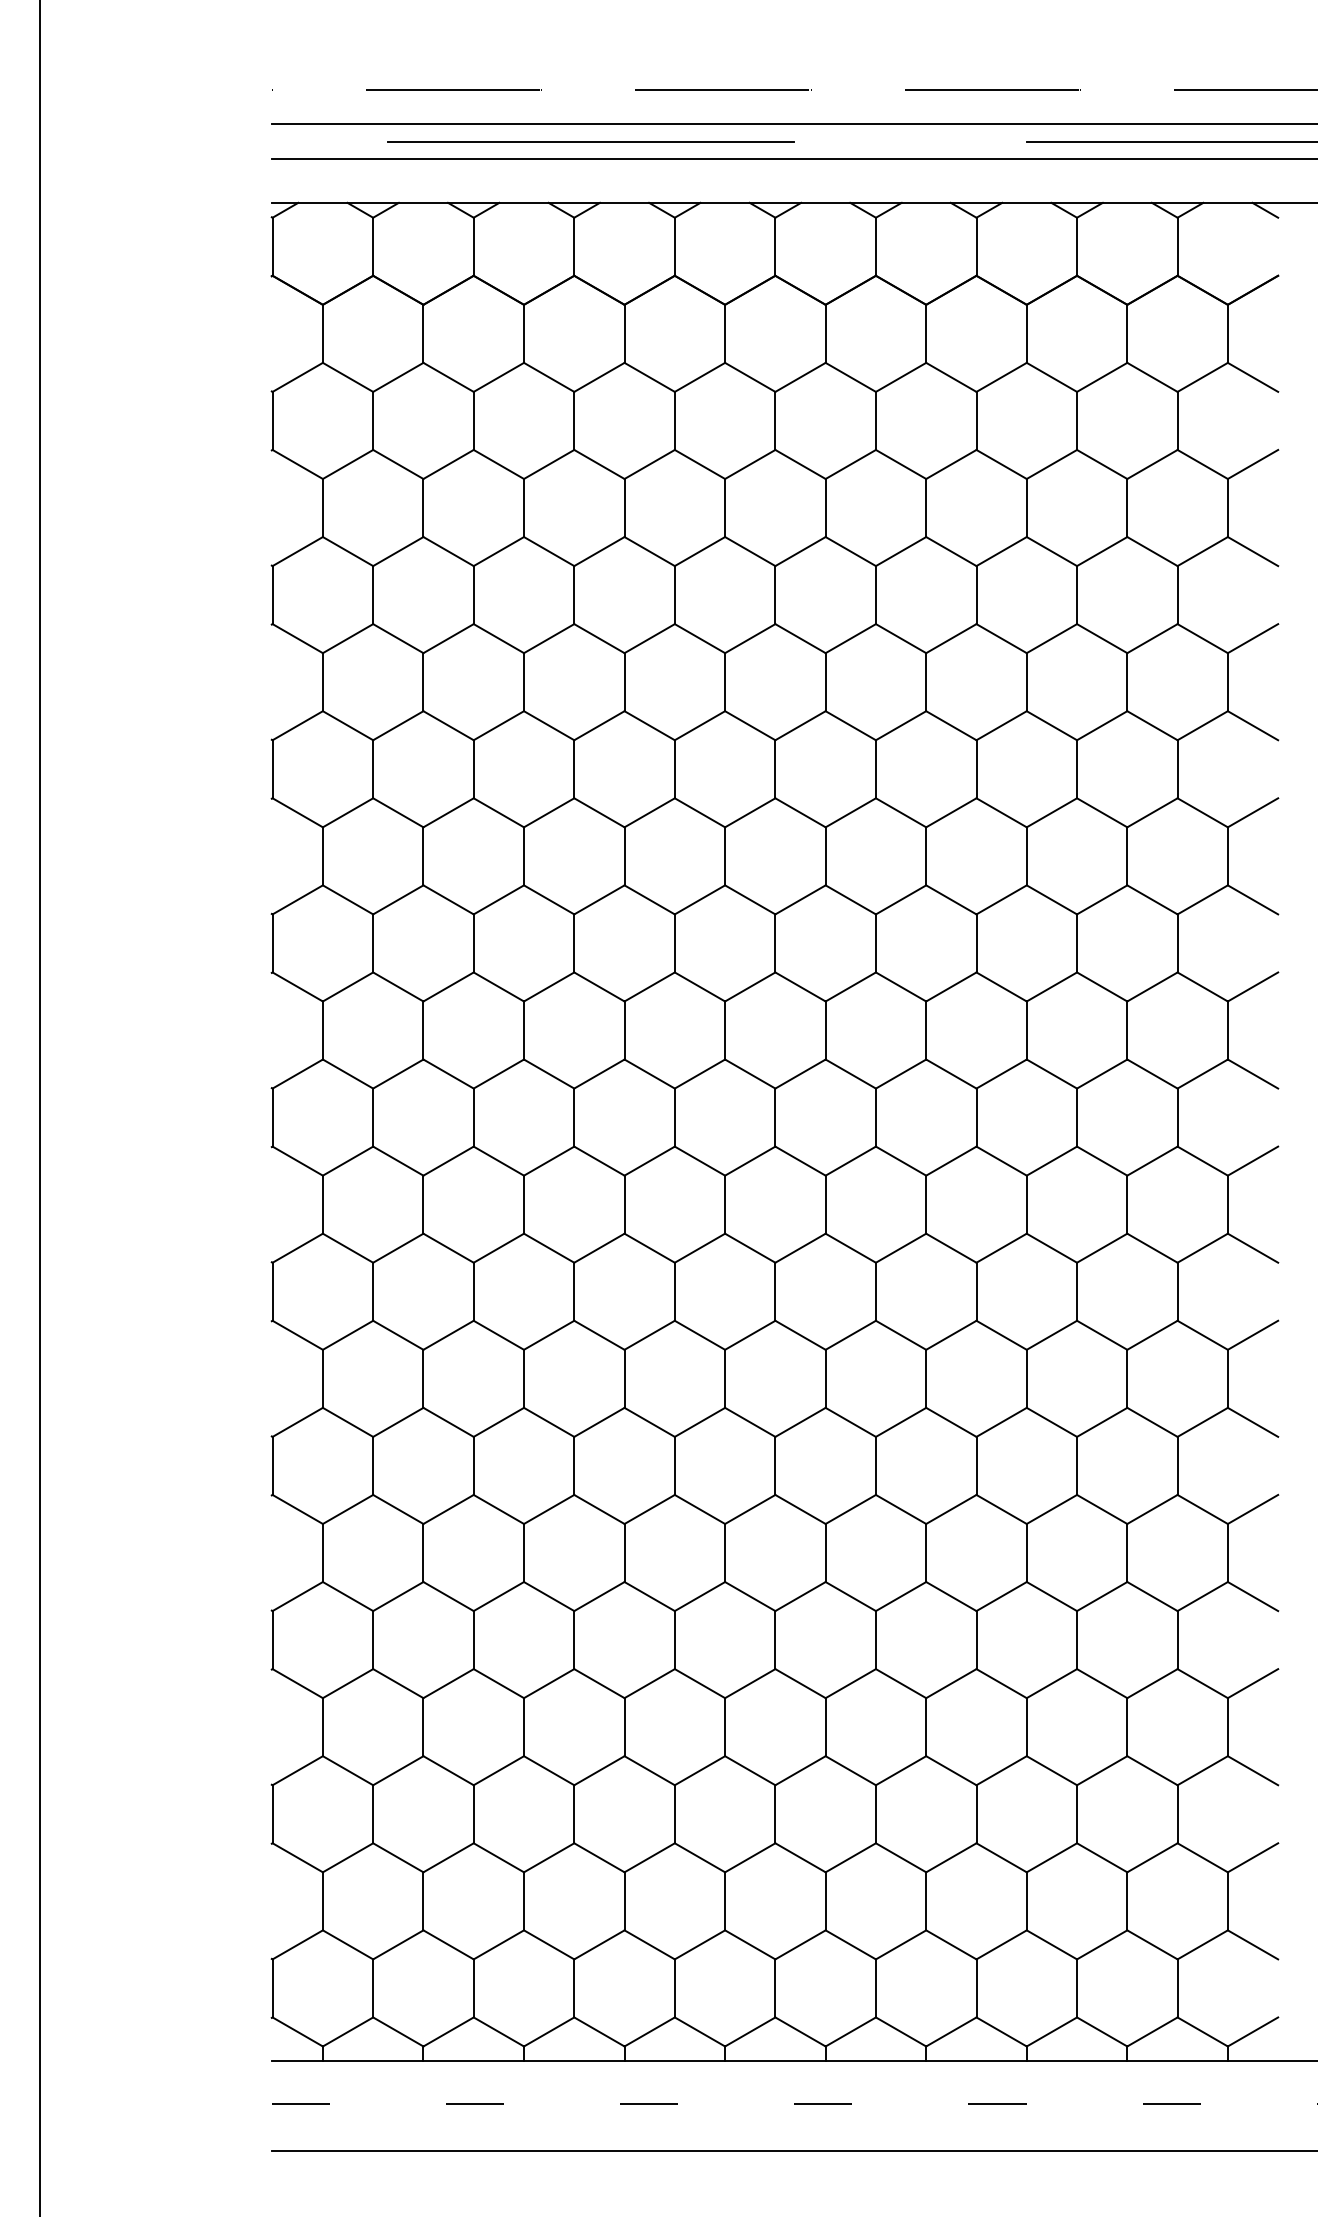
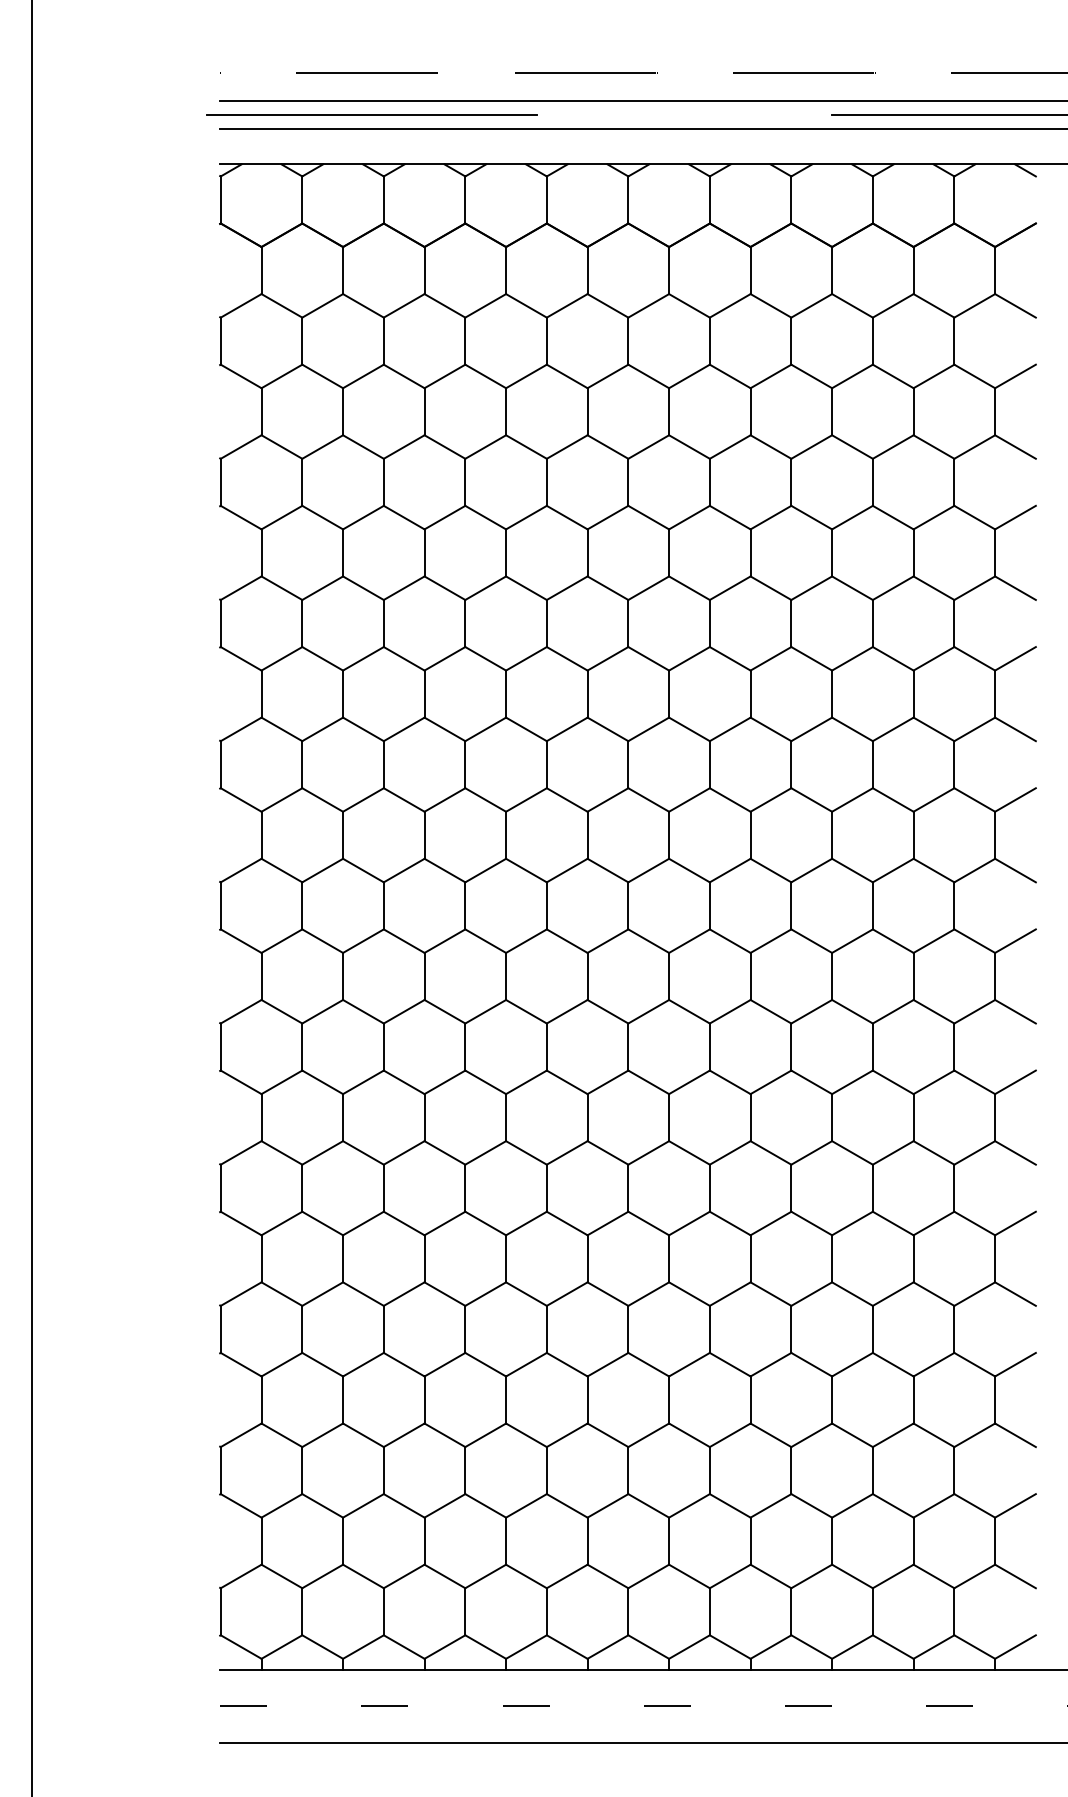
line: (590, 141) -> (371, 114), moved

